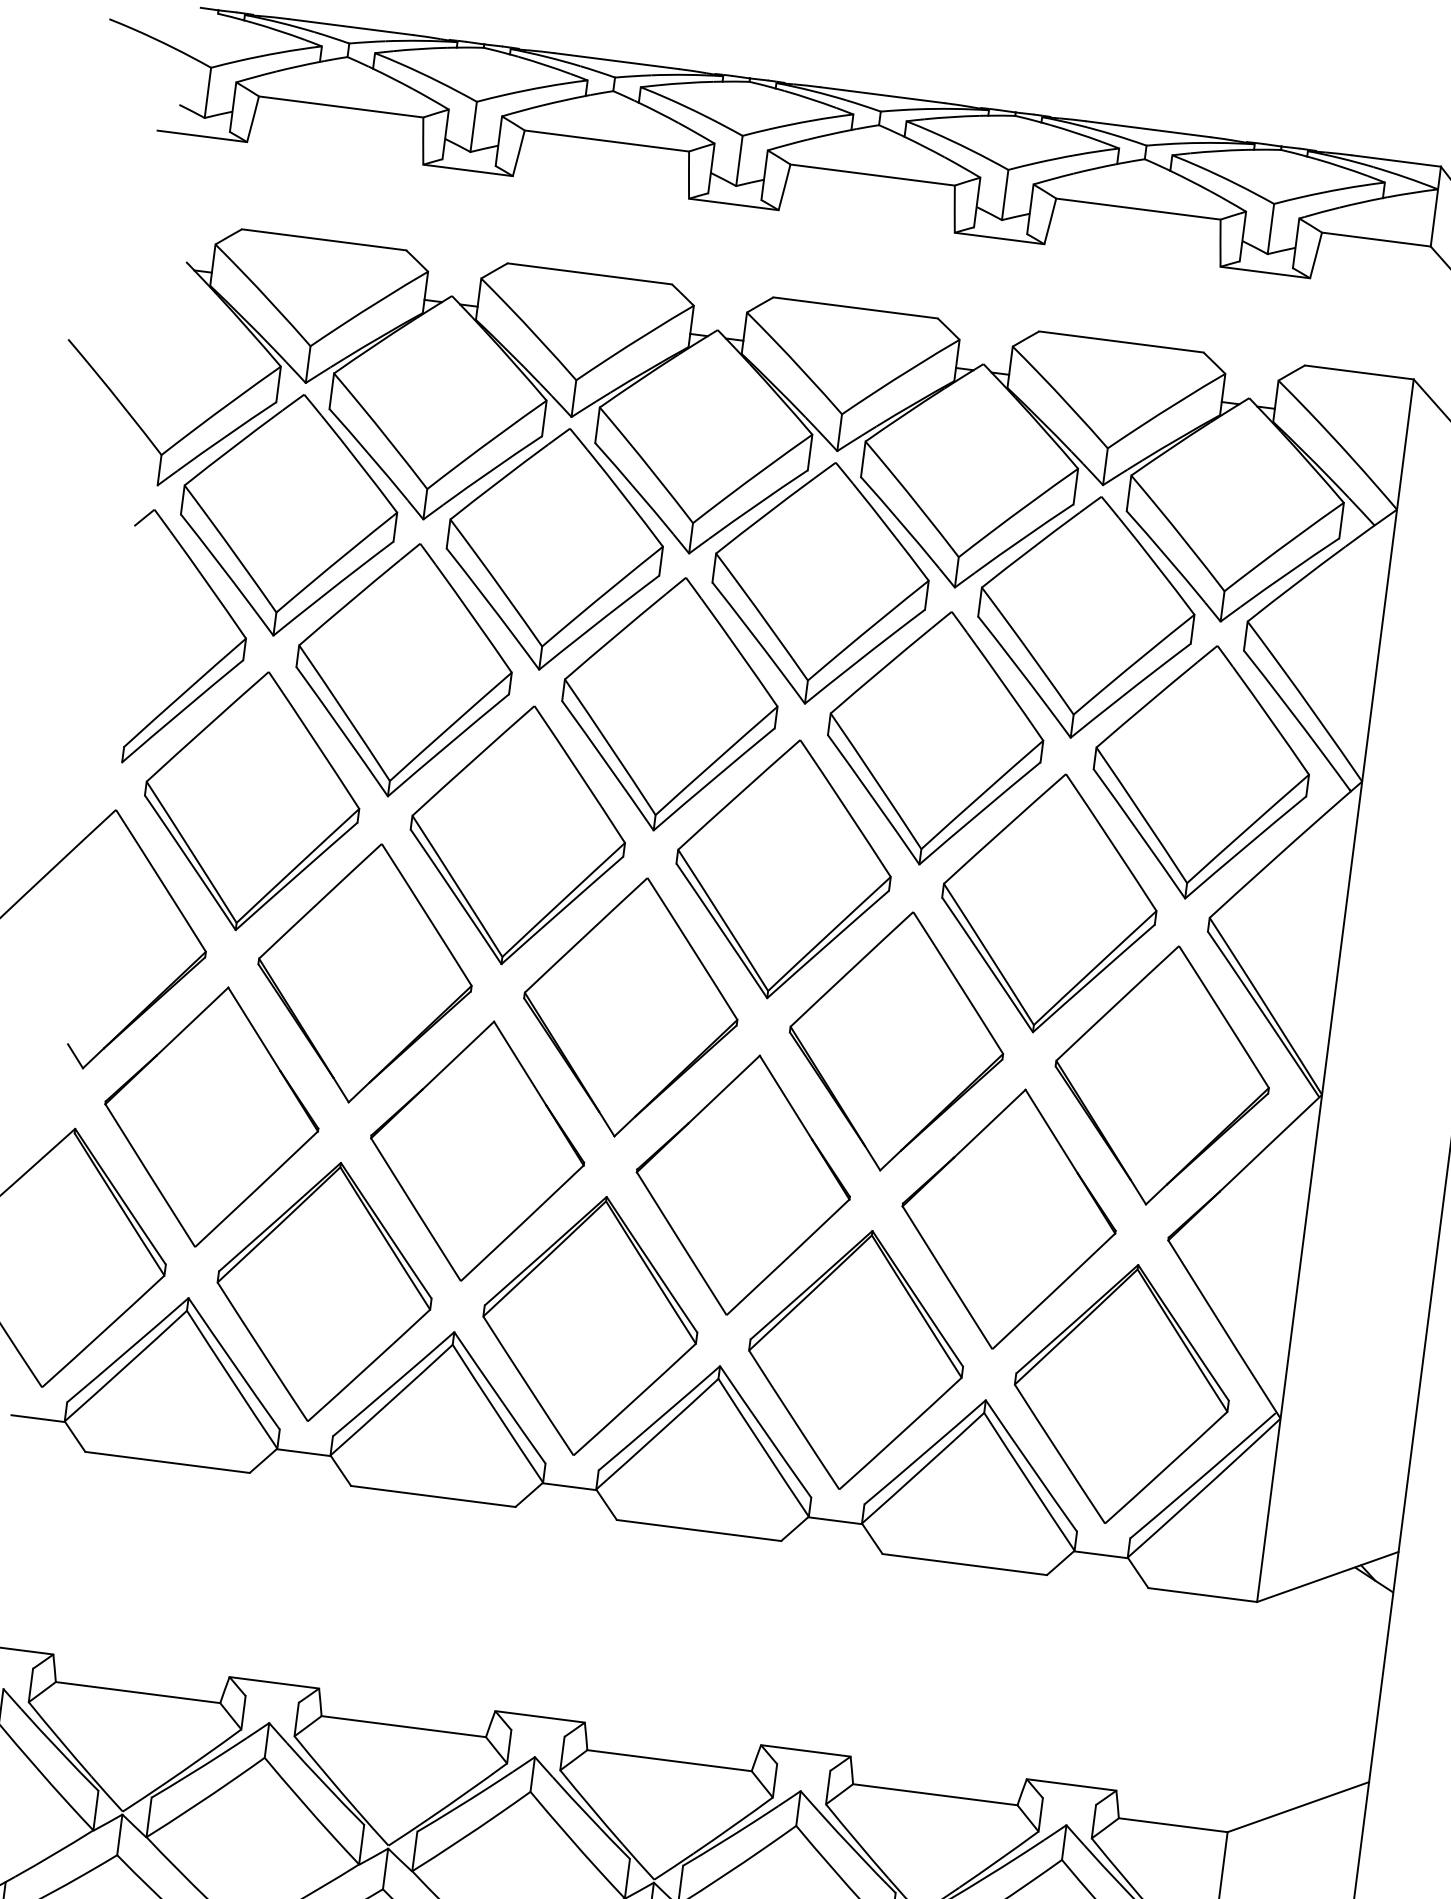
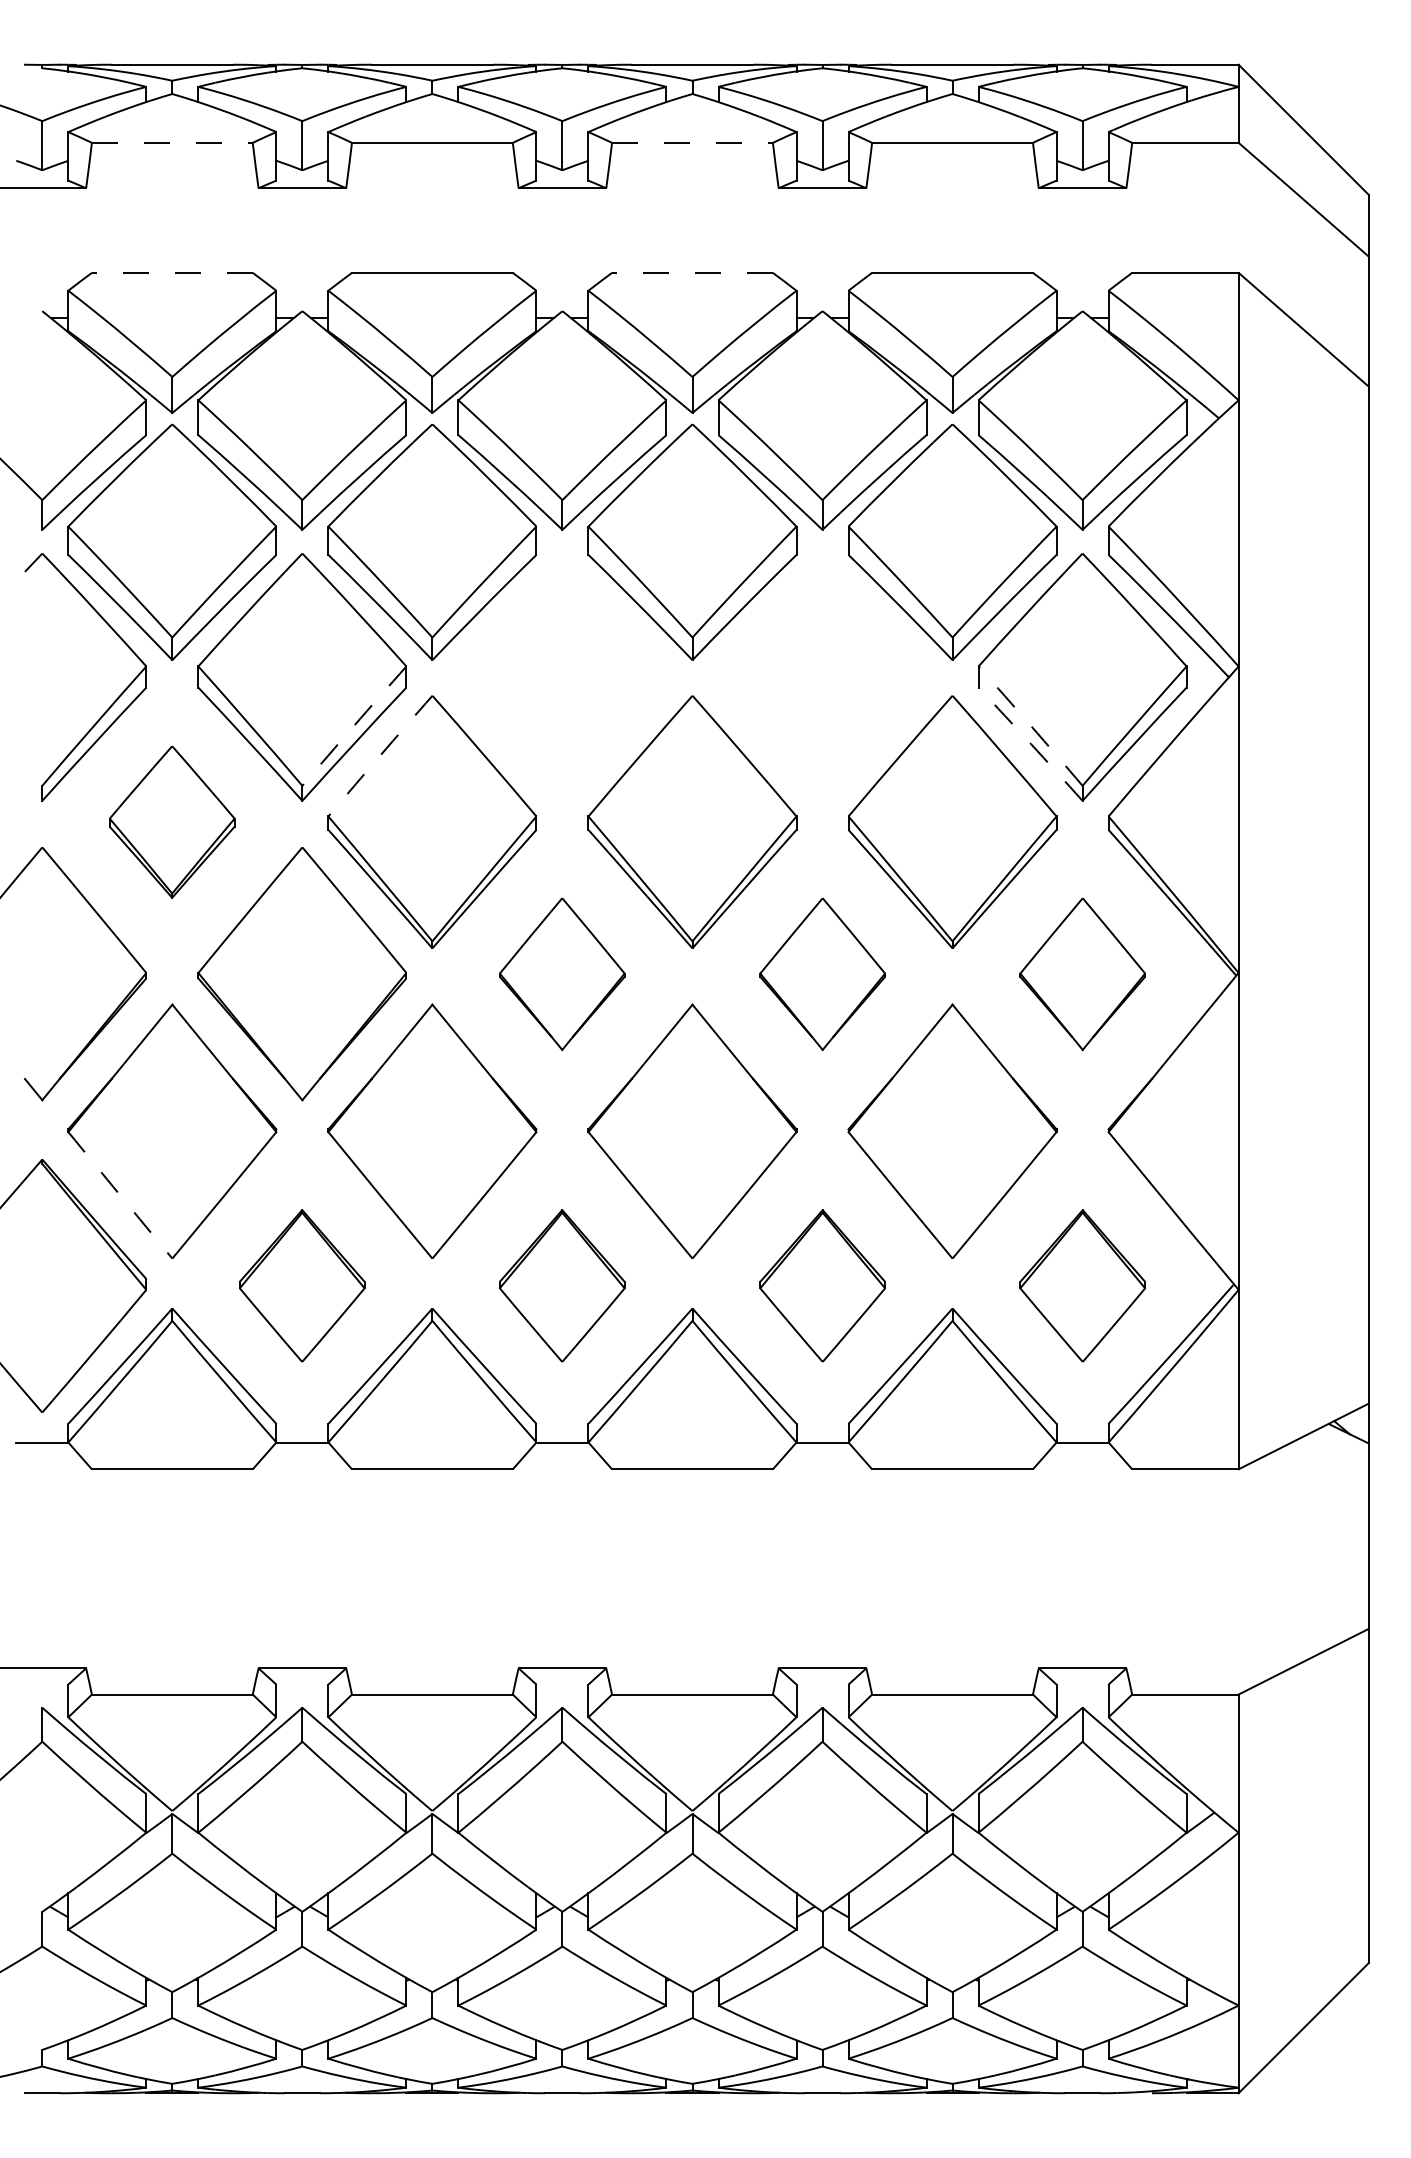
line: (341, 106) -> (172, 142), solid -> dashed
line: (873, 174) -> (693, 142), solid -> dashed
line: (323, 239) -> (171, 272), solid -> dashed
line: (855, 307) -> (692, 272), solid -> dashed
part: (668, 704) -> (561, 677), removed
arc: (451, 726) -> (354, 725), solid -> dashed
part: (935, 738) -> (822, 677), removed
arc: (473, 760) -> (380, 755), solid -> dashed
part: (251, 800) -> (171, 821), size x0.6
arc: (1141, 814) -> (1030, 725), solid -> dashed
arc: (1139, 833) -> (1030, 743), solid -> dashed
part: (629, 1007) -> (561, 974), size x0.6
part: (896, 1041) -> (822, 974), size x0.6
part: (1162, 1075) -> (1082, 974), size x0.6
arc: (150, 1175) -> (120, 1195), solid -> dashed
part: (323, 1291) -> (301, 1285), size x0.6
part: (589, 1325) -> (561, 1285), size x0.6
part: (855, 1359) -> (822, 1285), size x0.6
part: (1121, 1393) -> (1082, 1285), size x0.6

